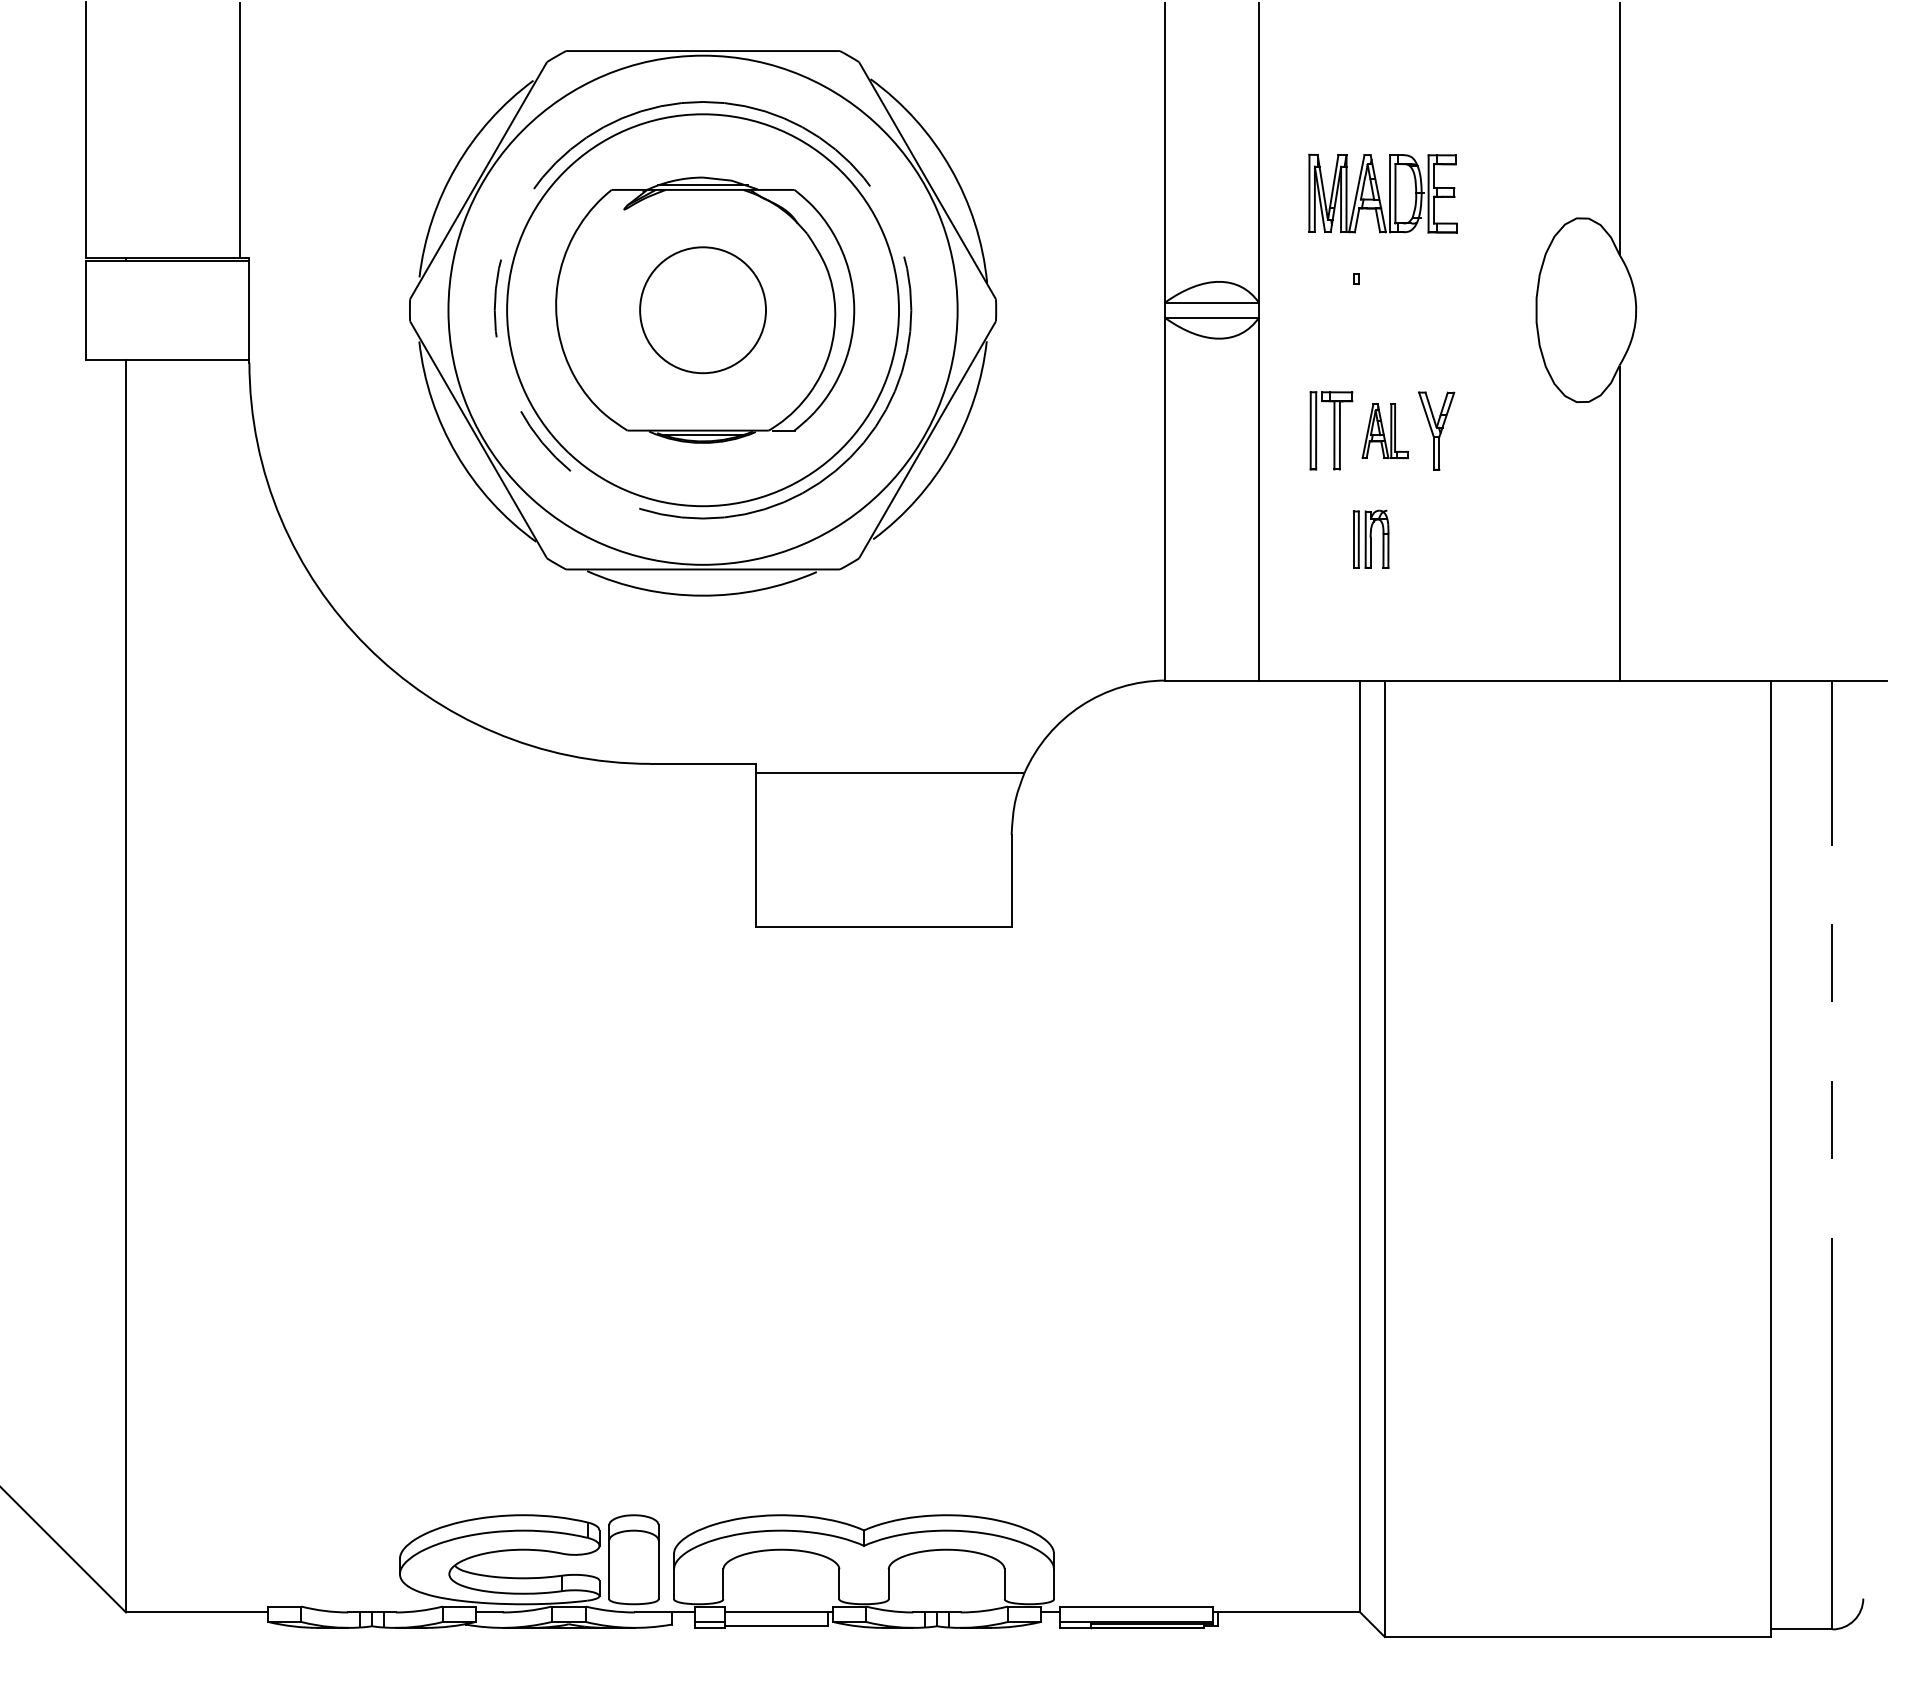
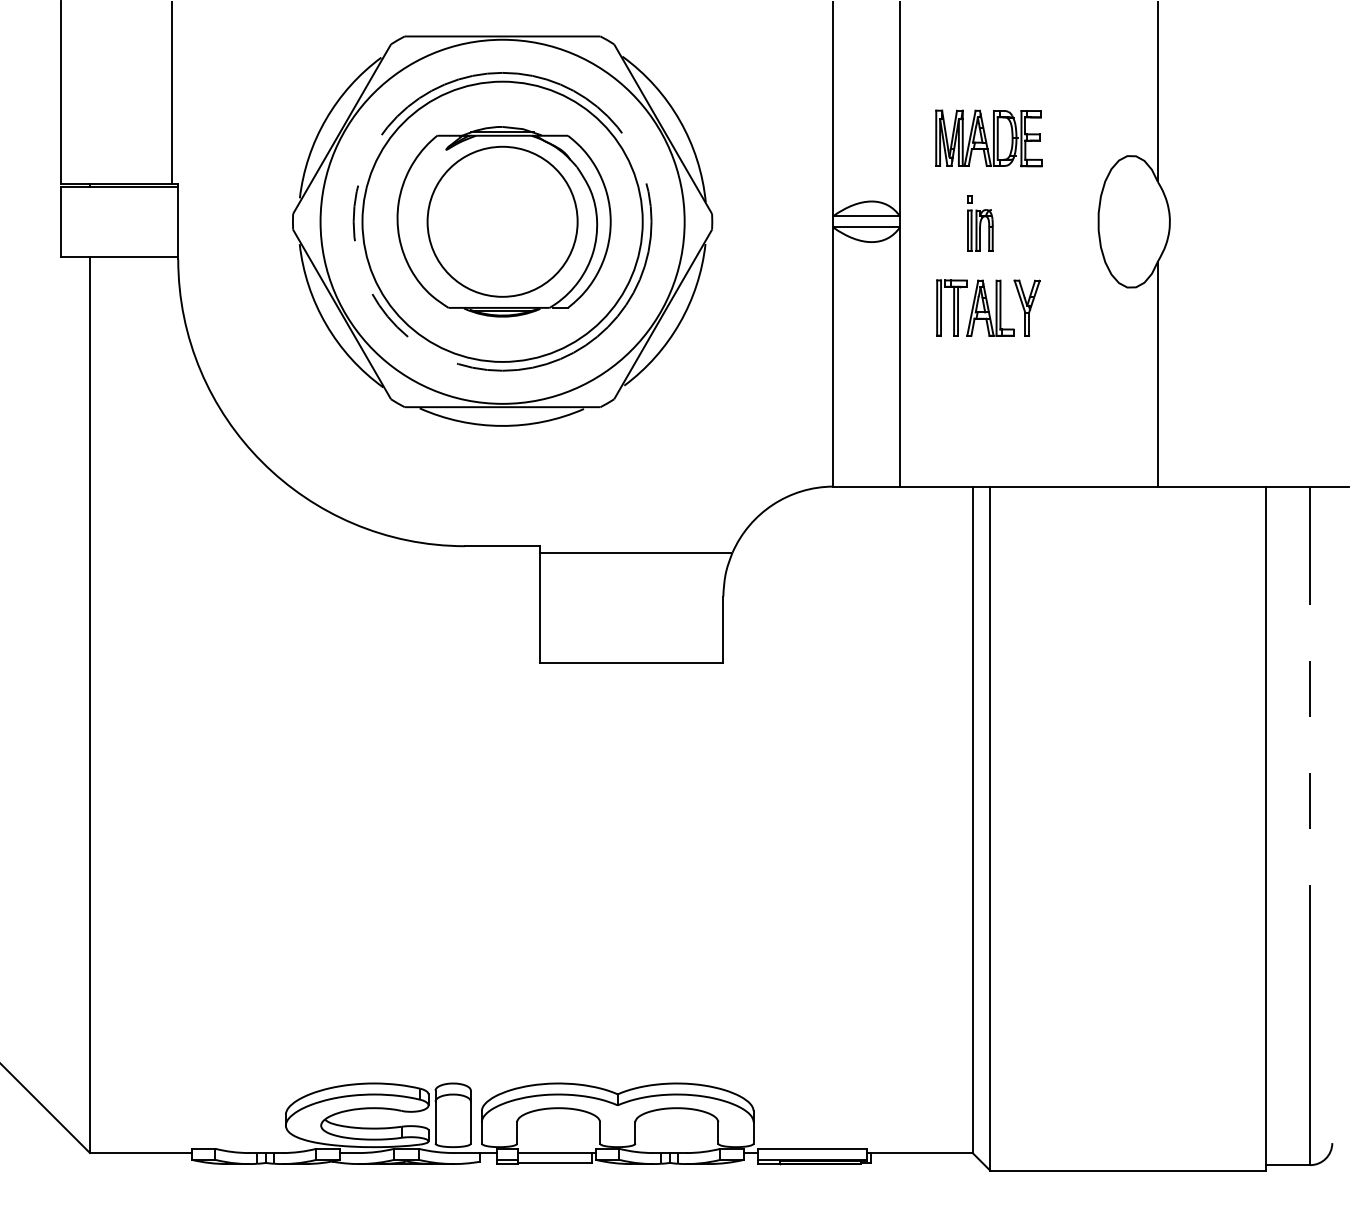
circle: (702, 310) -> (502, 221), size x1.67
part: (1385, 430) -> (990, 307), size x1.43
part: (1371, 538) -> (980, 229), moved

